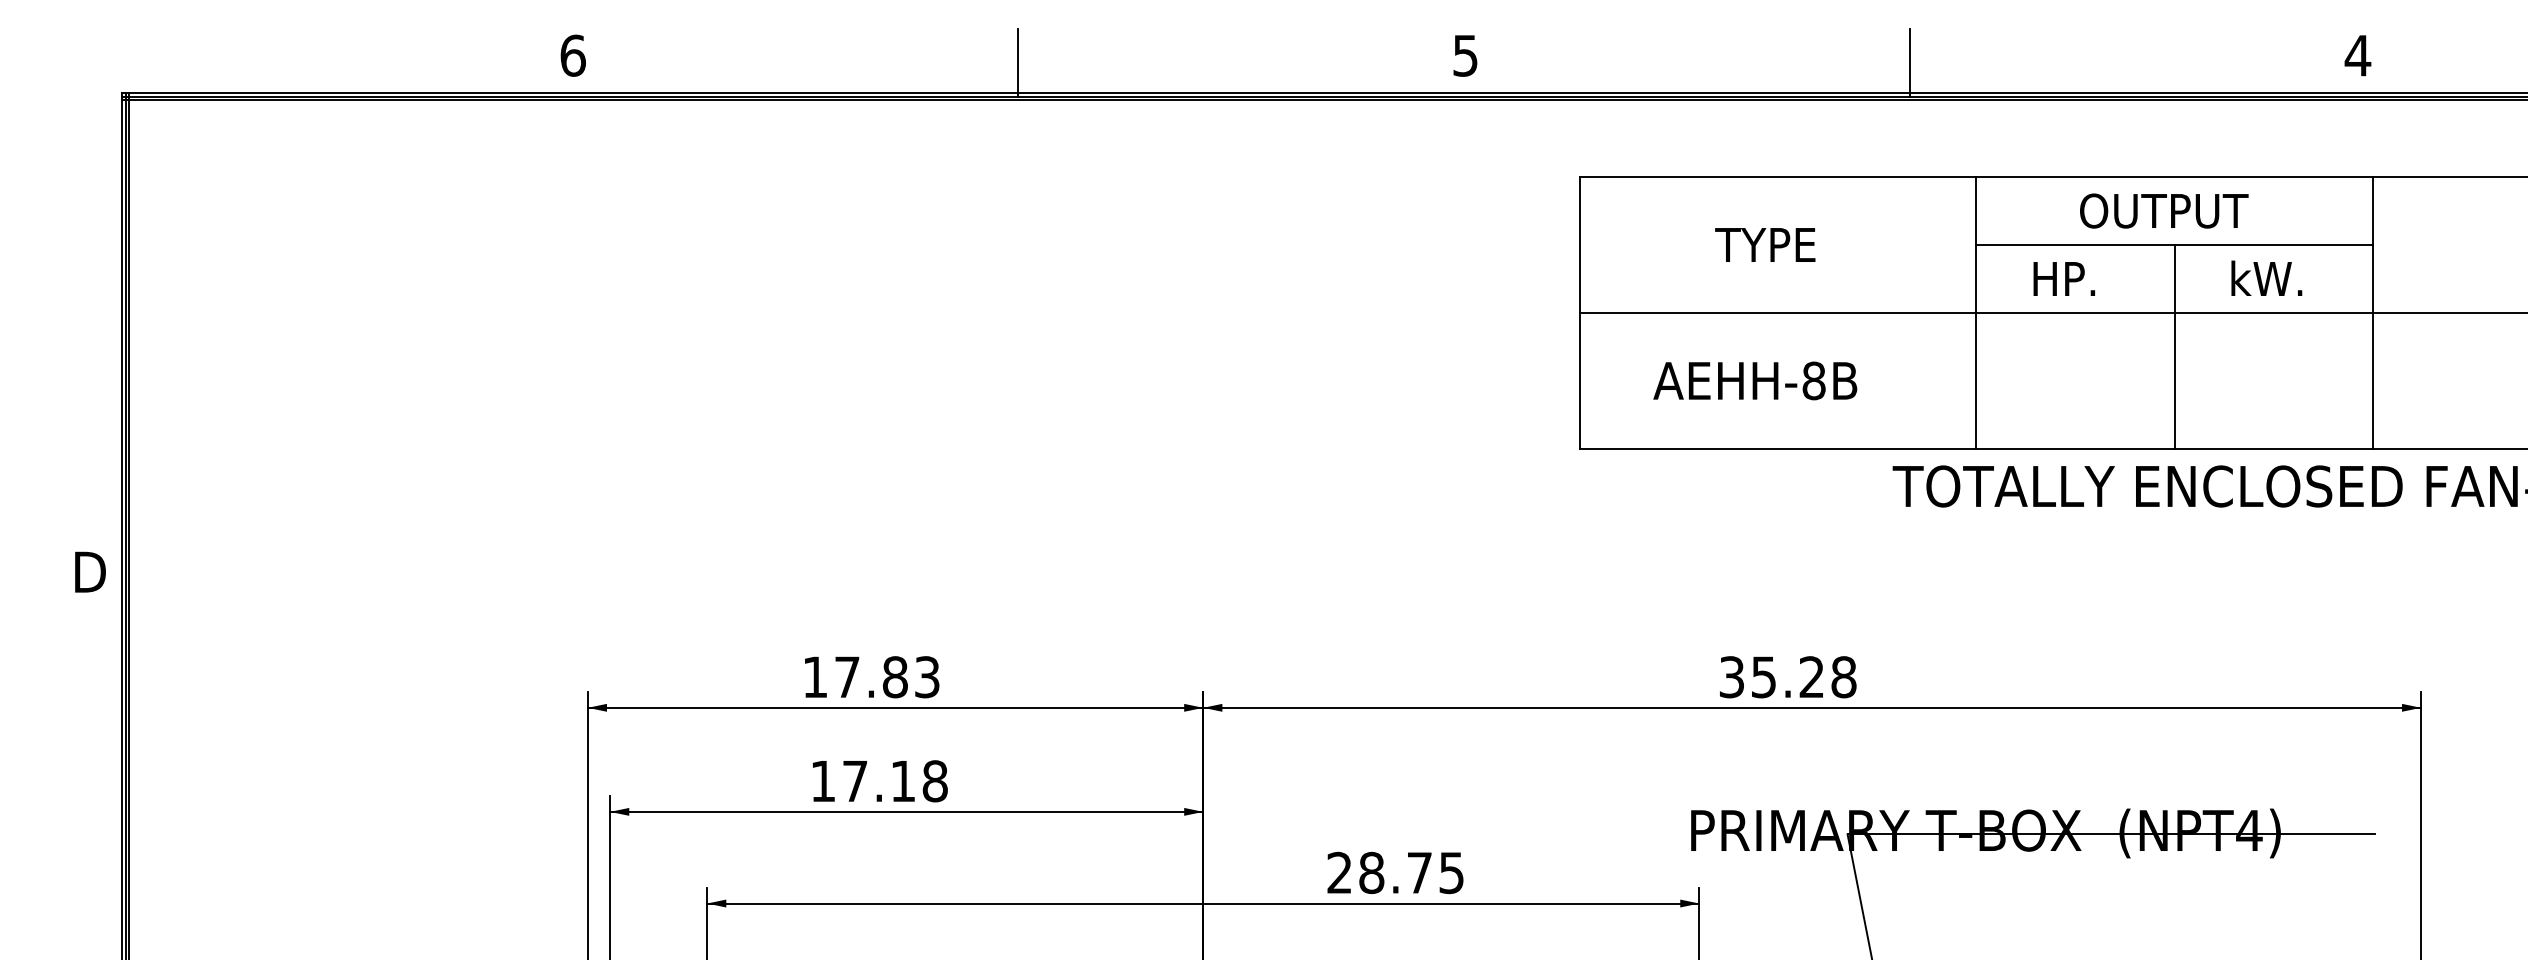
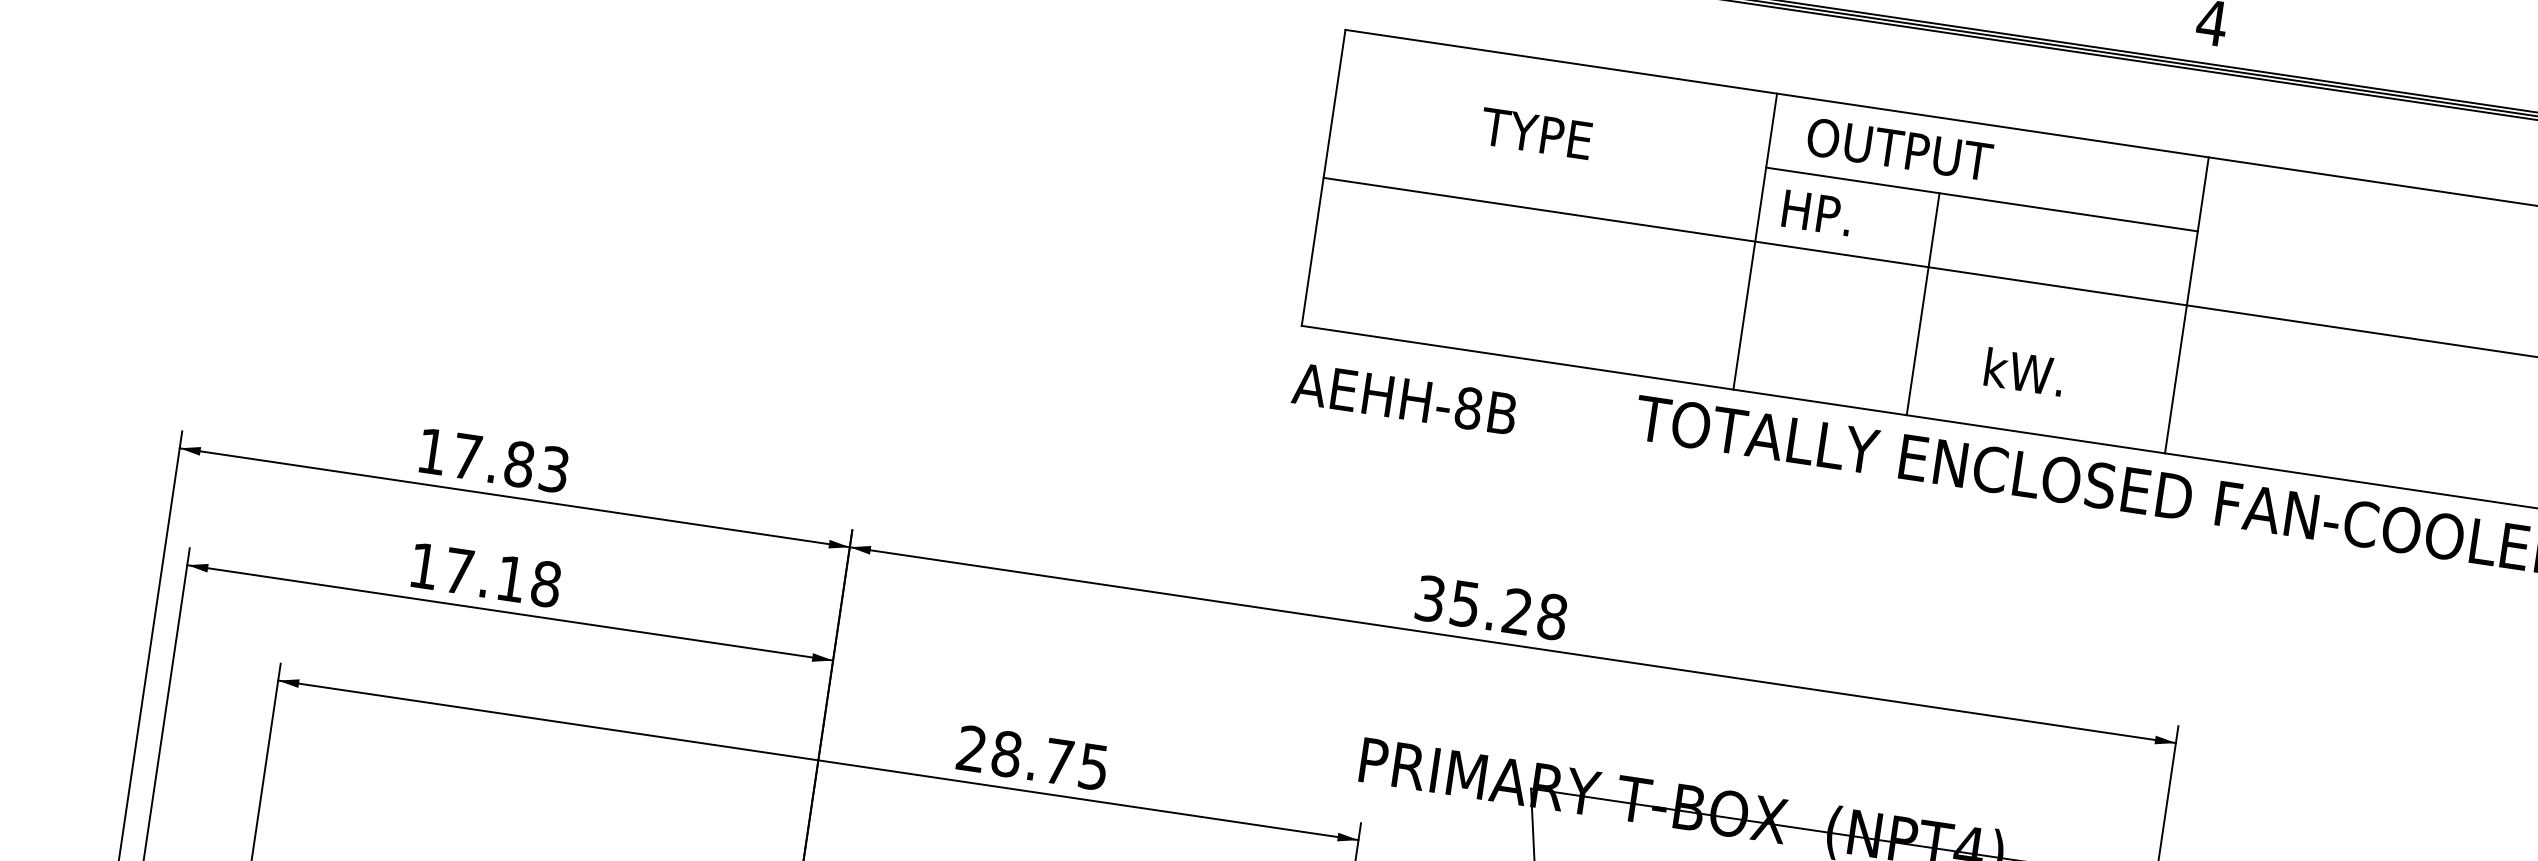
text: (2164, 210) -> (1900, 149), moved
text: (2266, 277) -> (2024, 370), moved
text: (2063, 278) -> (1816, 212), moved
line: (2174, 346) -> (1923, 303), moved
text: (1755, 380) -> (1404, 398), moved

